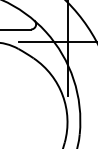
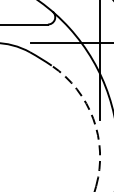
arc: (62, 95) -> (92, 118), solid -> dashed

